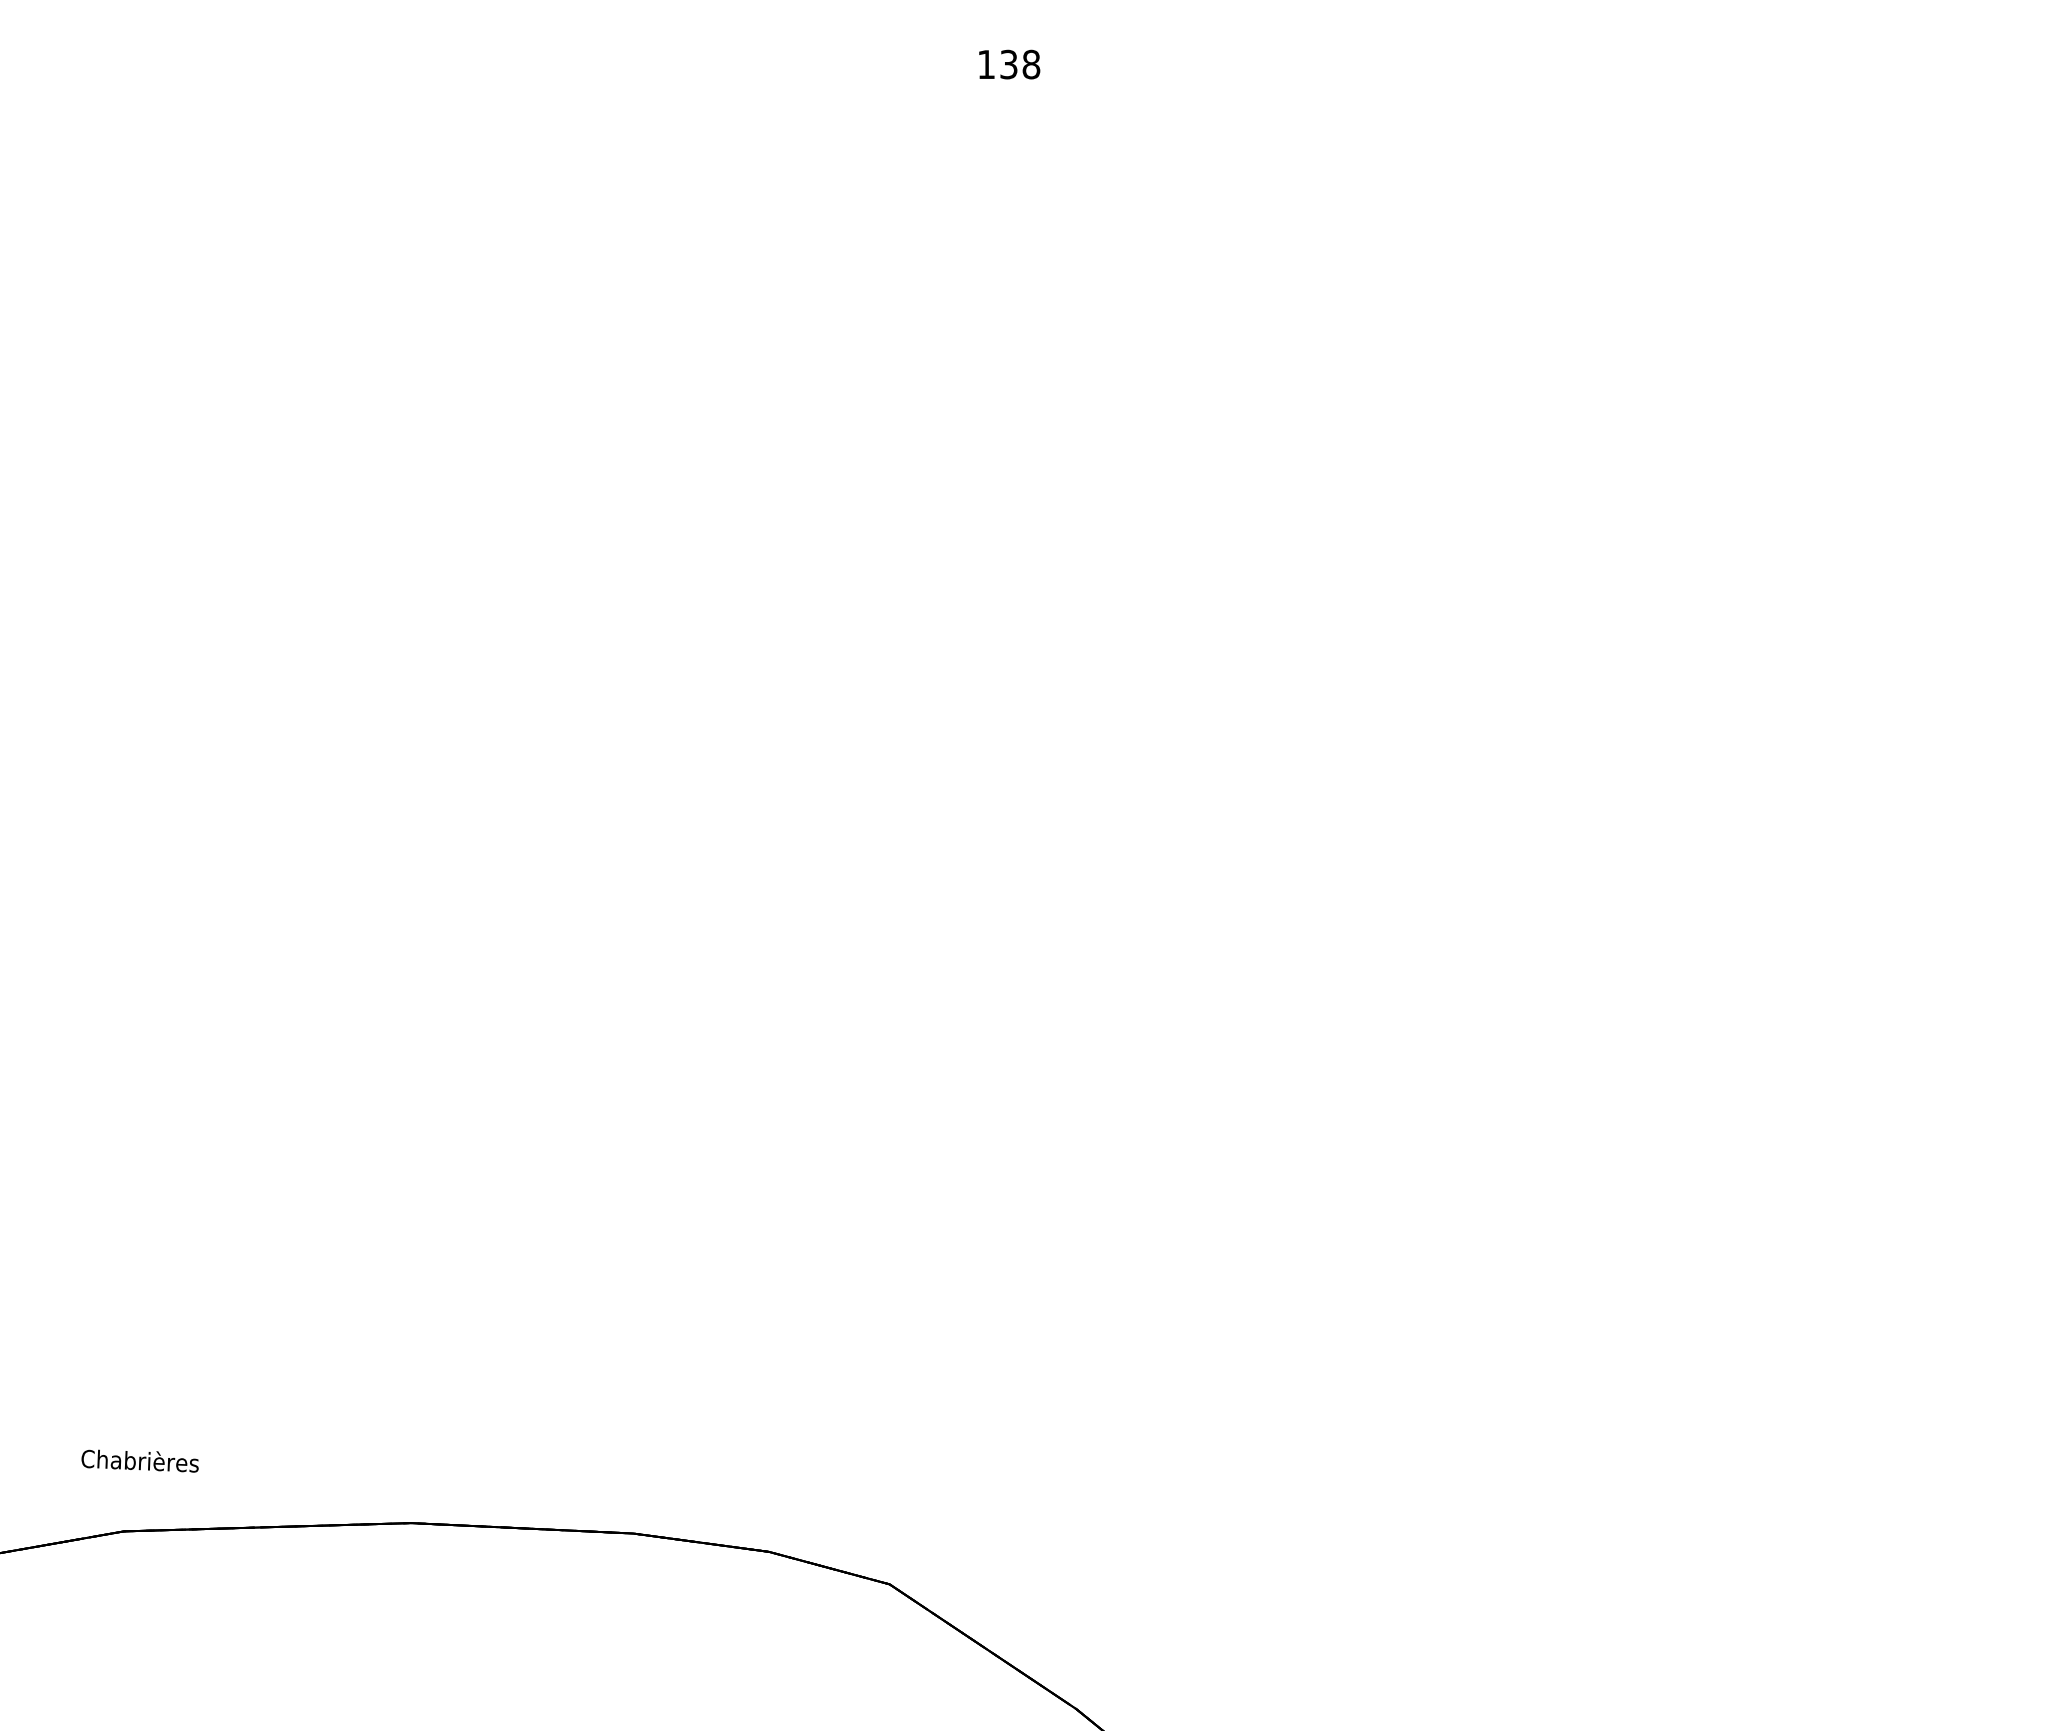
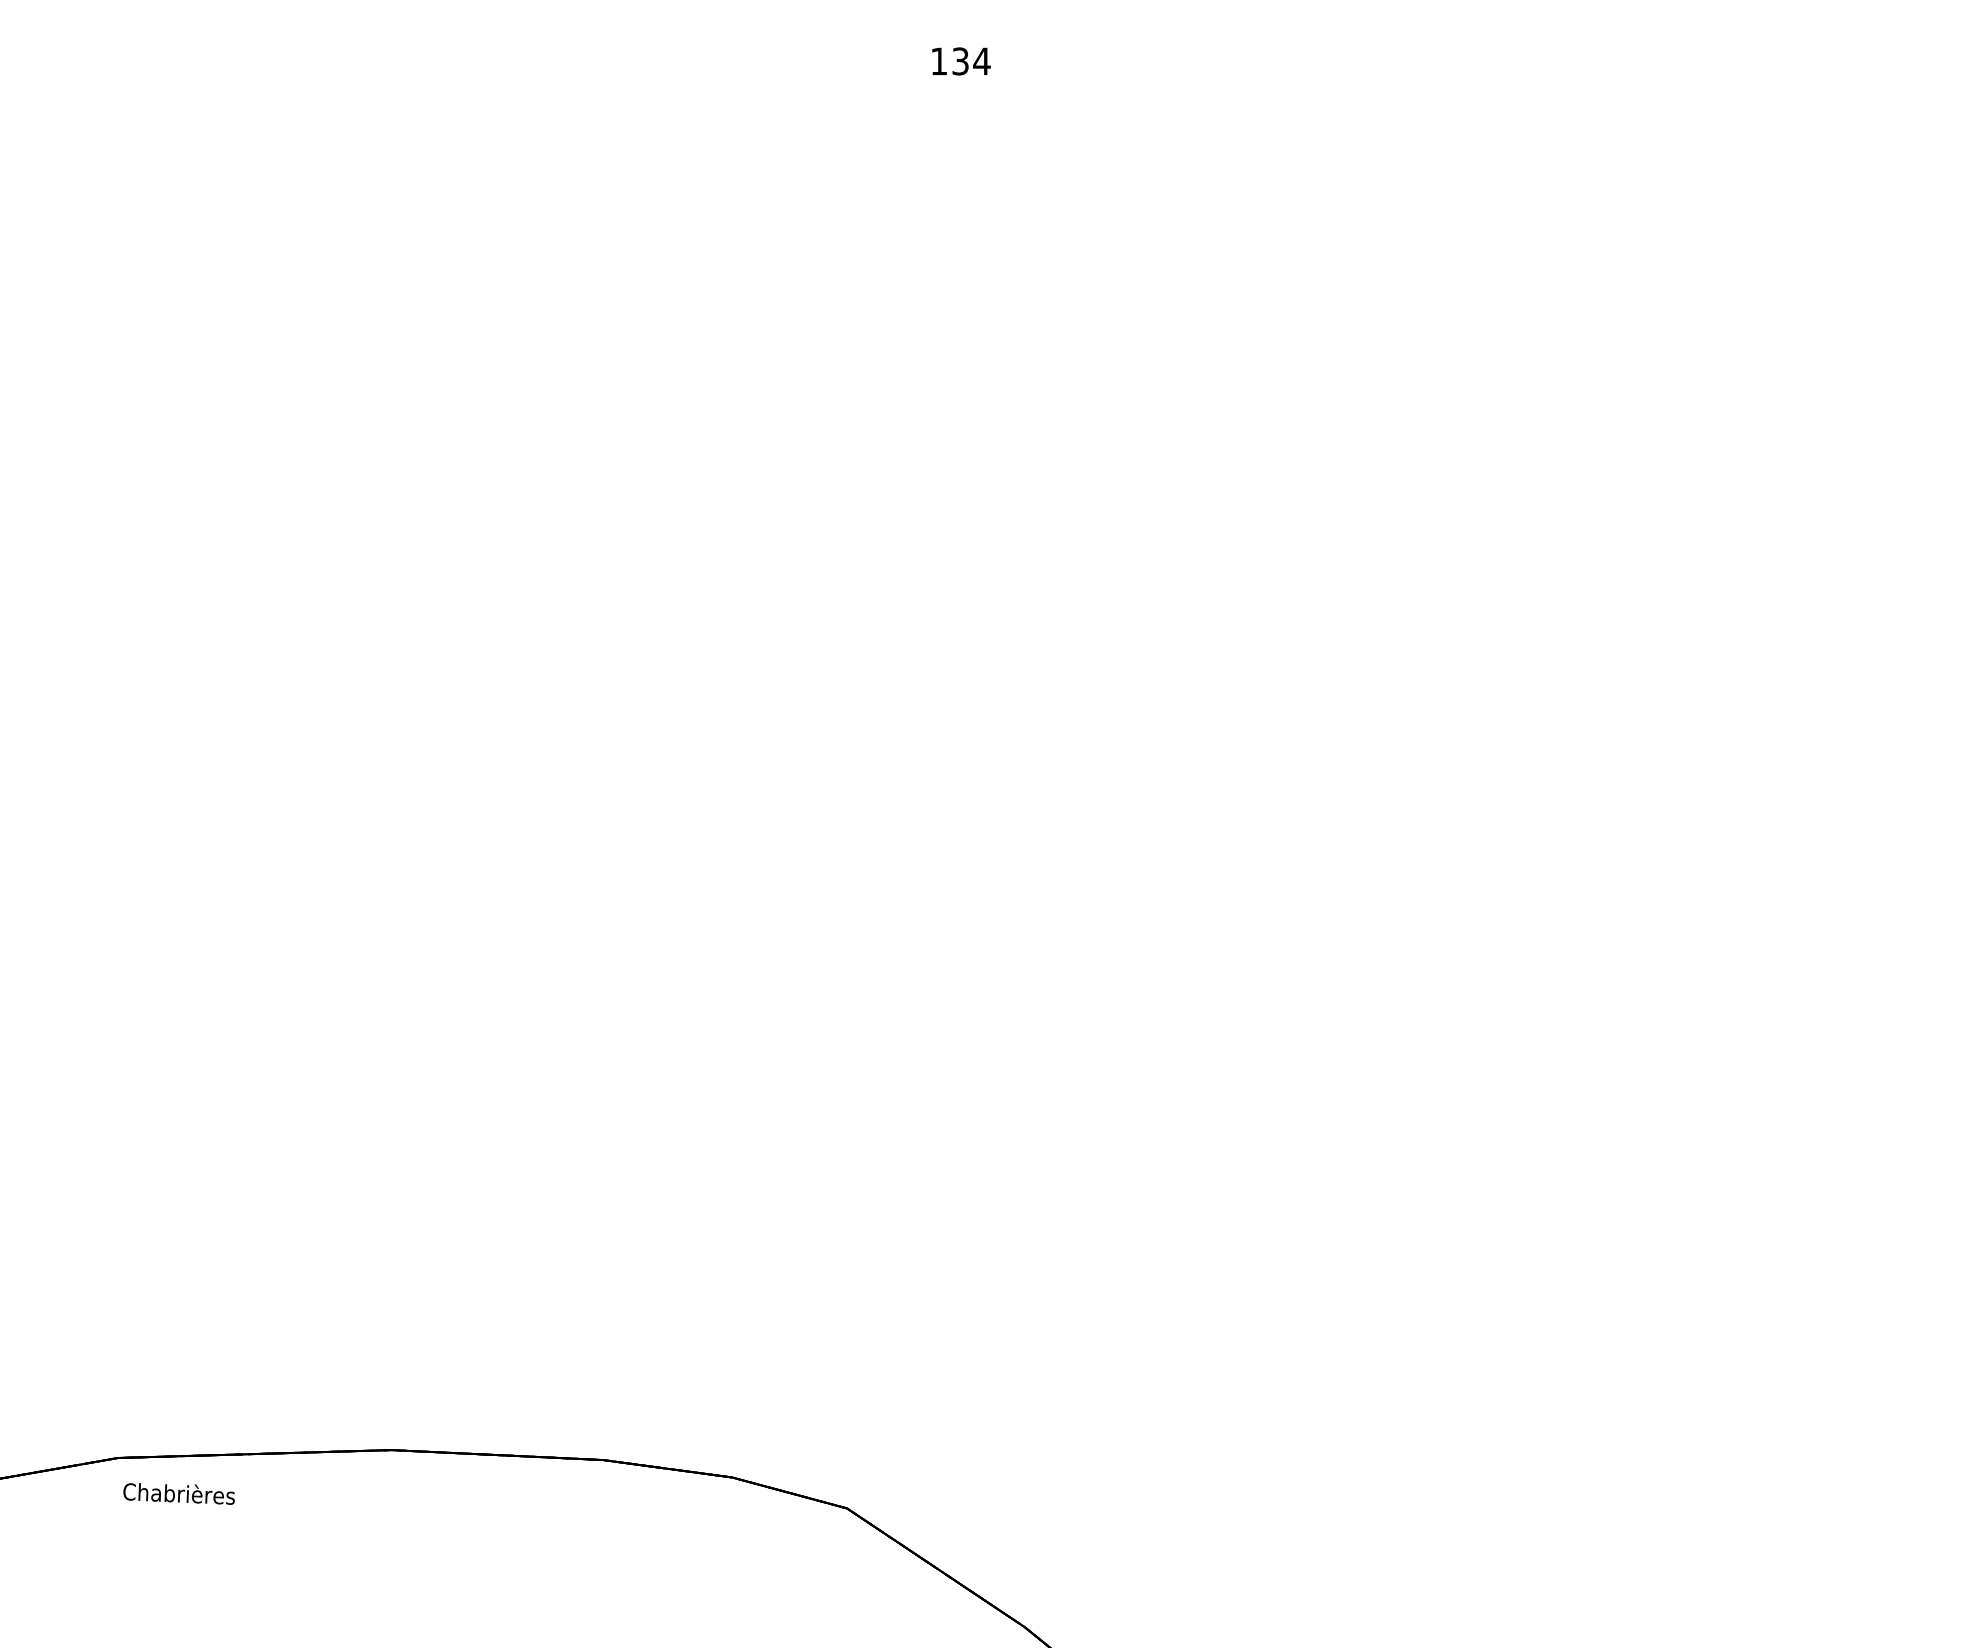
text: (1031, 64) -> (982, 61), 138 -> 134
text: (139, 1460) -> (178, 1493), moved

